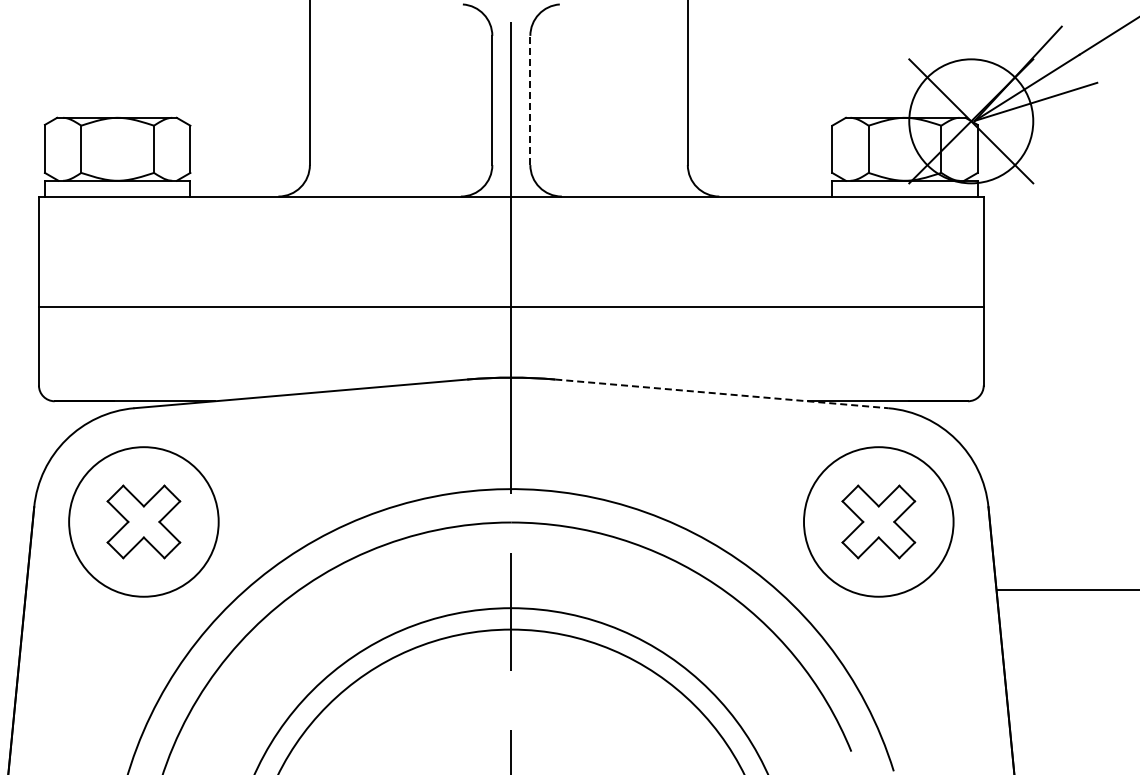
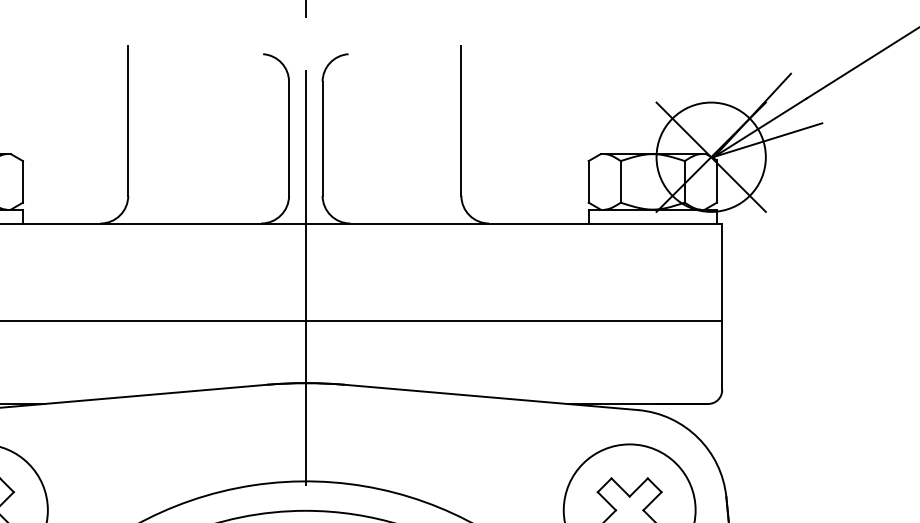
line: (530, 100) -> (322, 138), dashed -> solid
line: (722, 393) -> (491, 397), dashed -> solid

